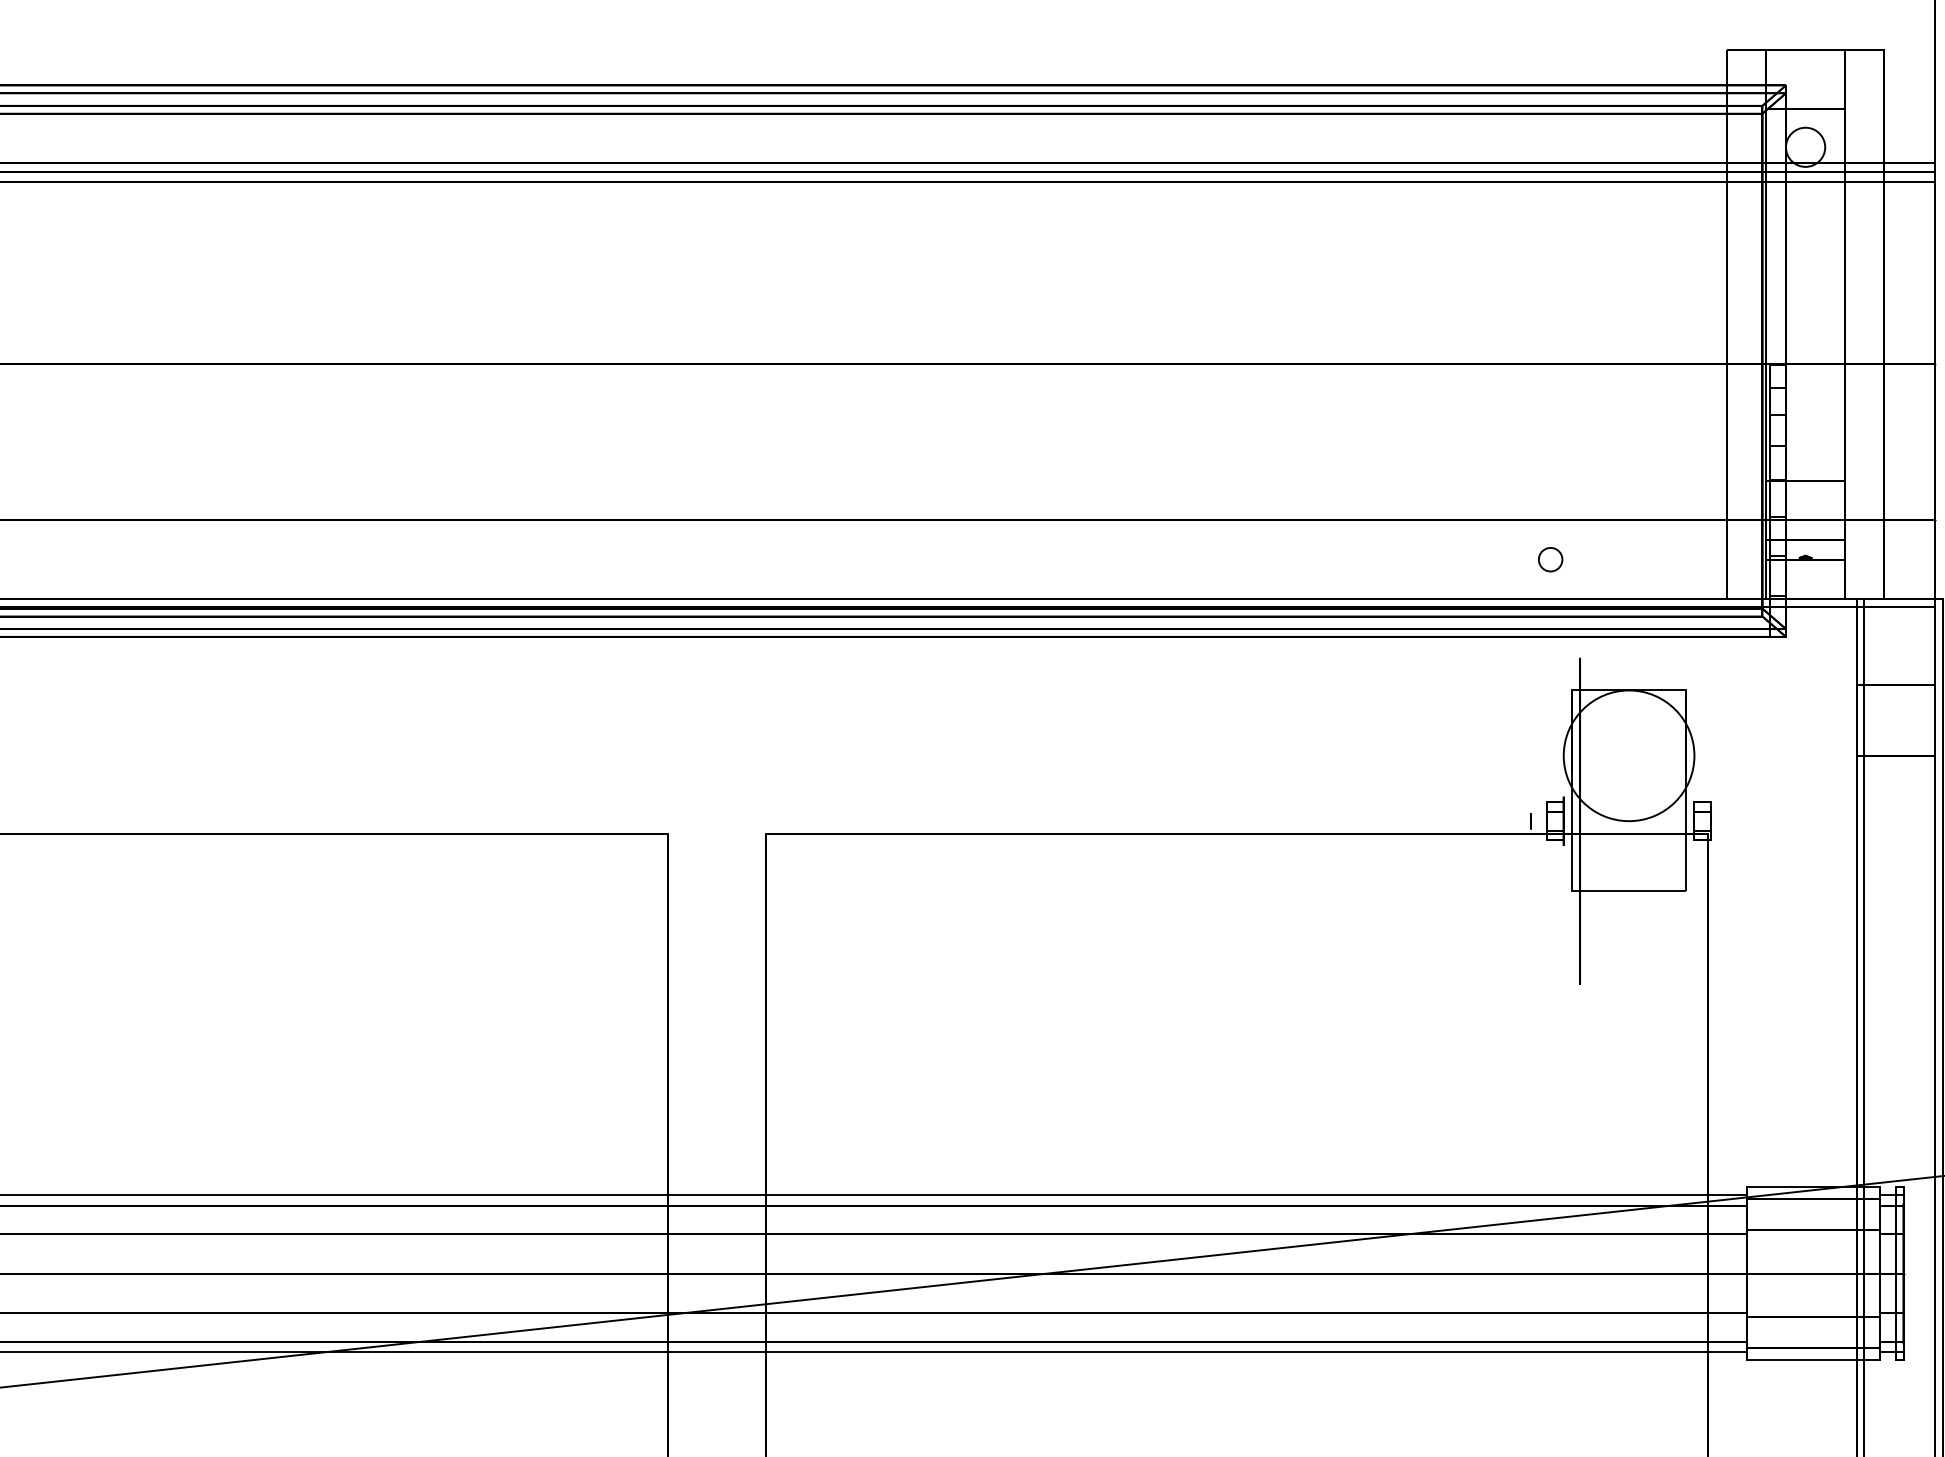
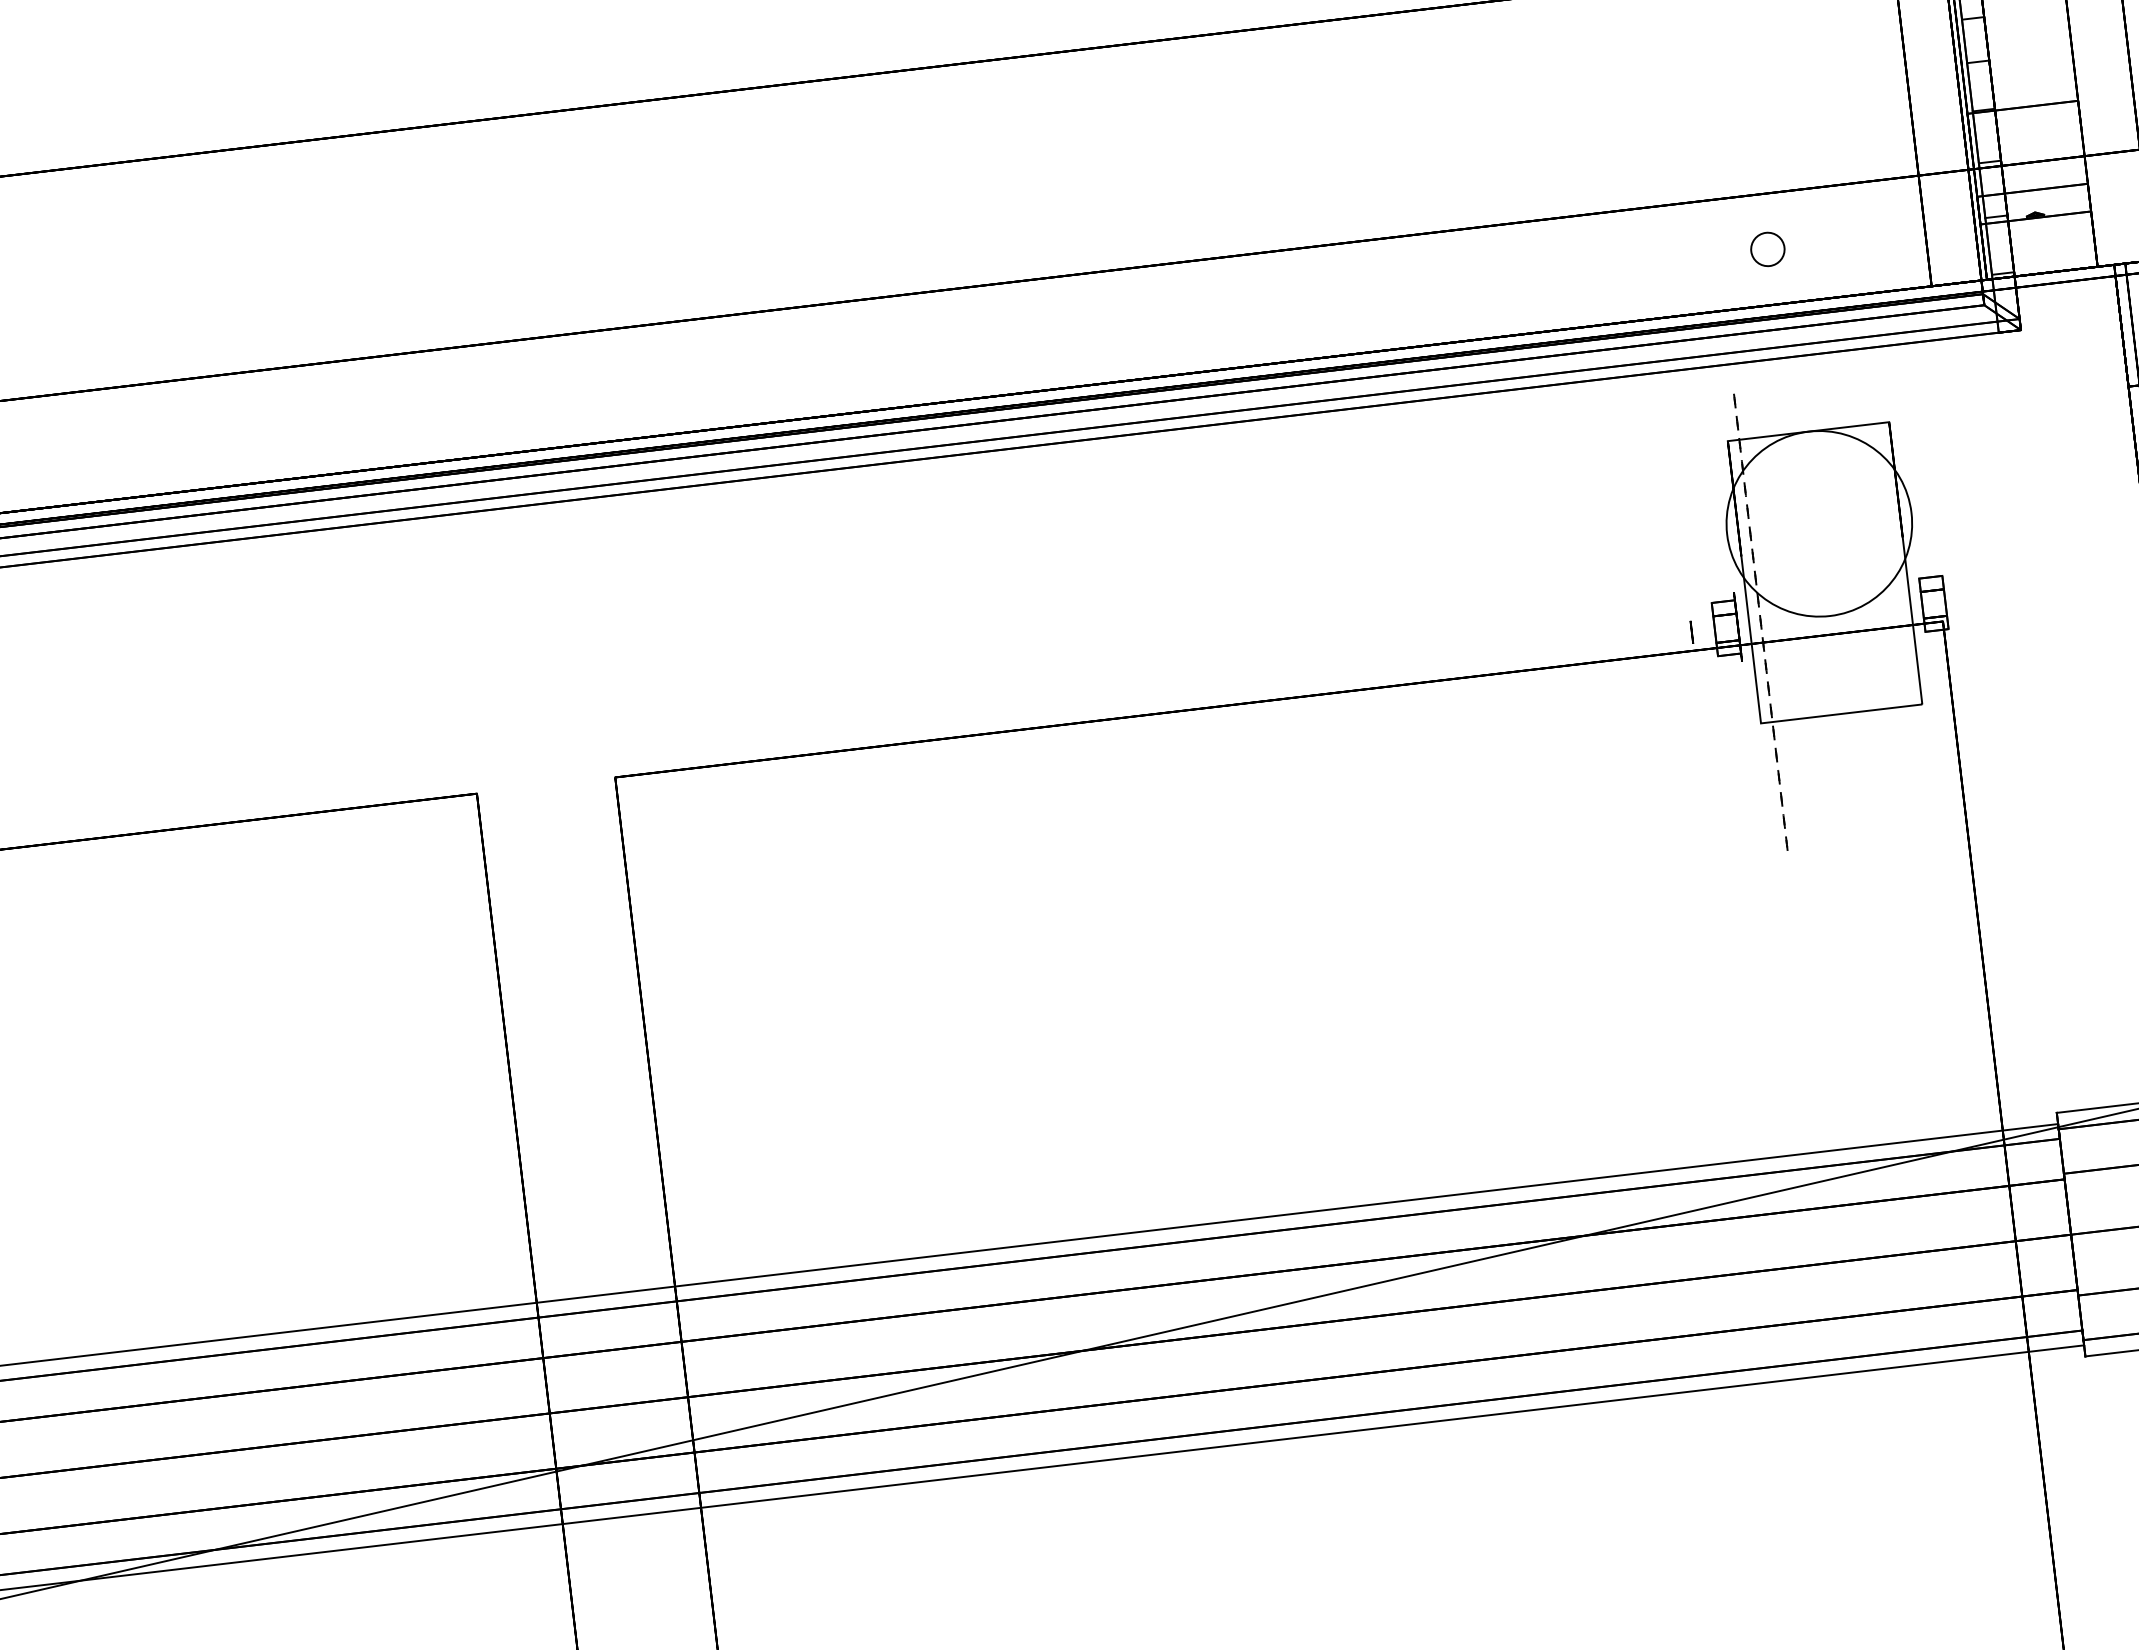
circle: (1550, 559) -> (1767, 249), moved
circle: (1580, 820) -> (1761, 623), solid -> dashed

